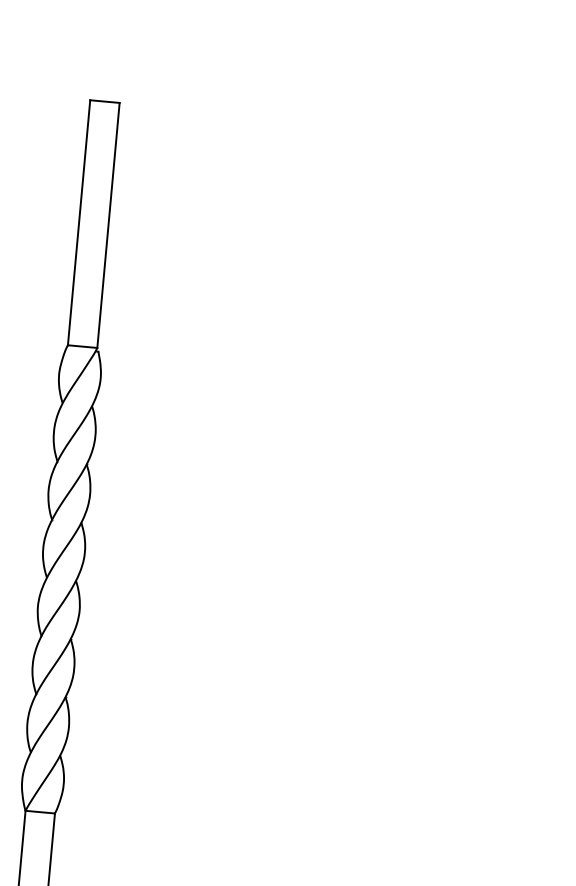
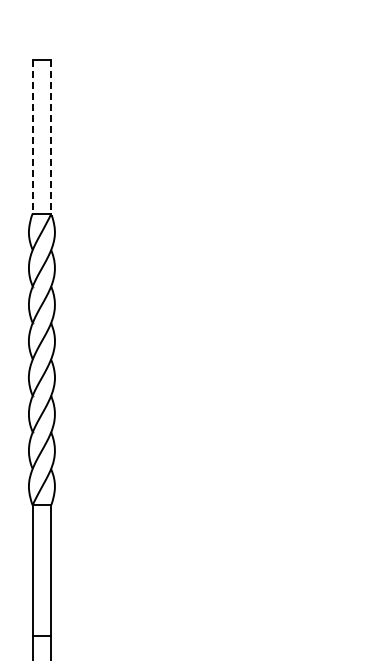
line: (78, 222) -> (32, 136), solid -> dashed
line: (109, 224) -> (51, 136), solid -> dashed

